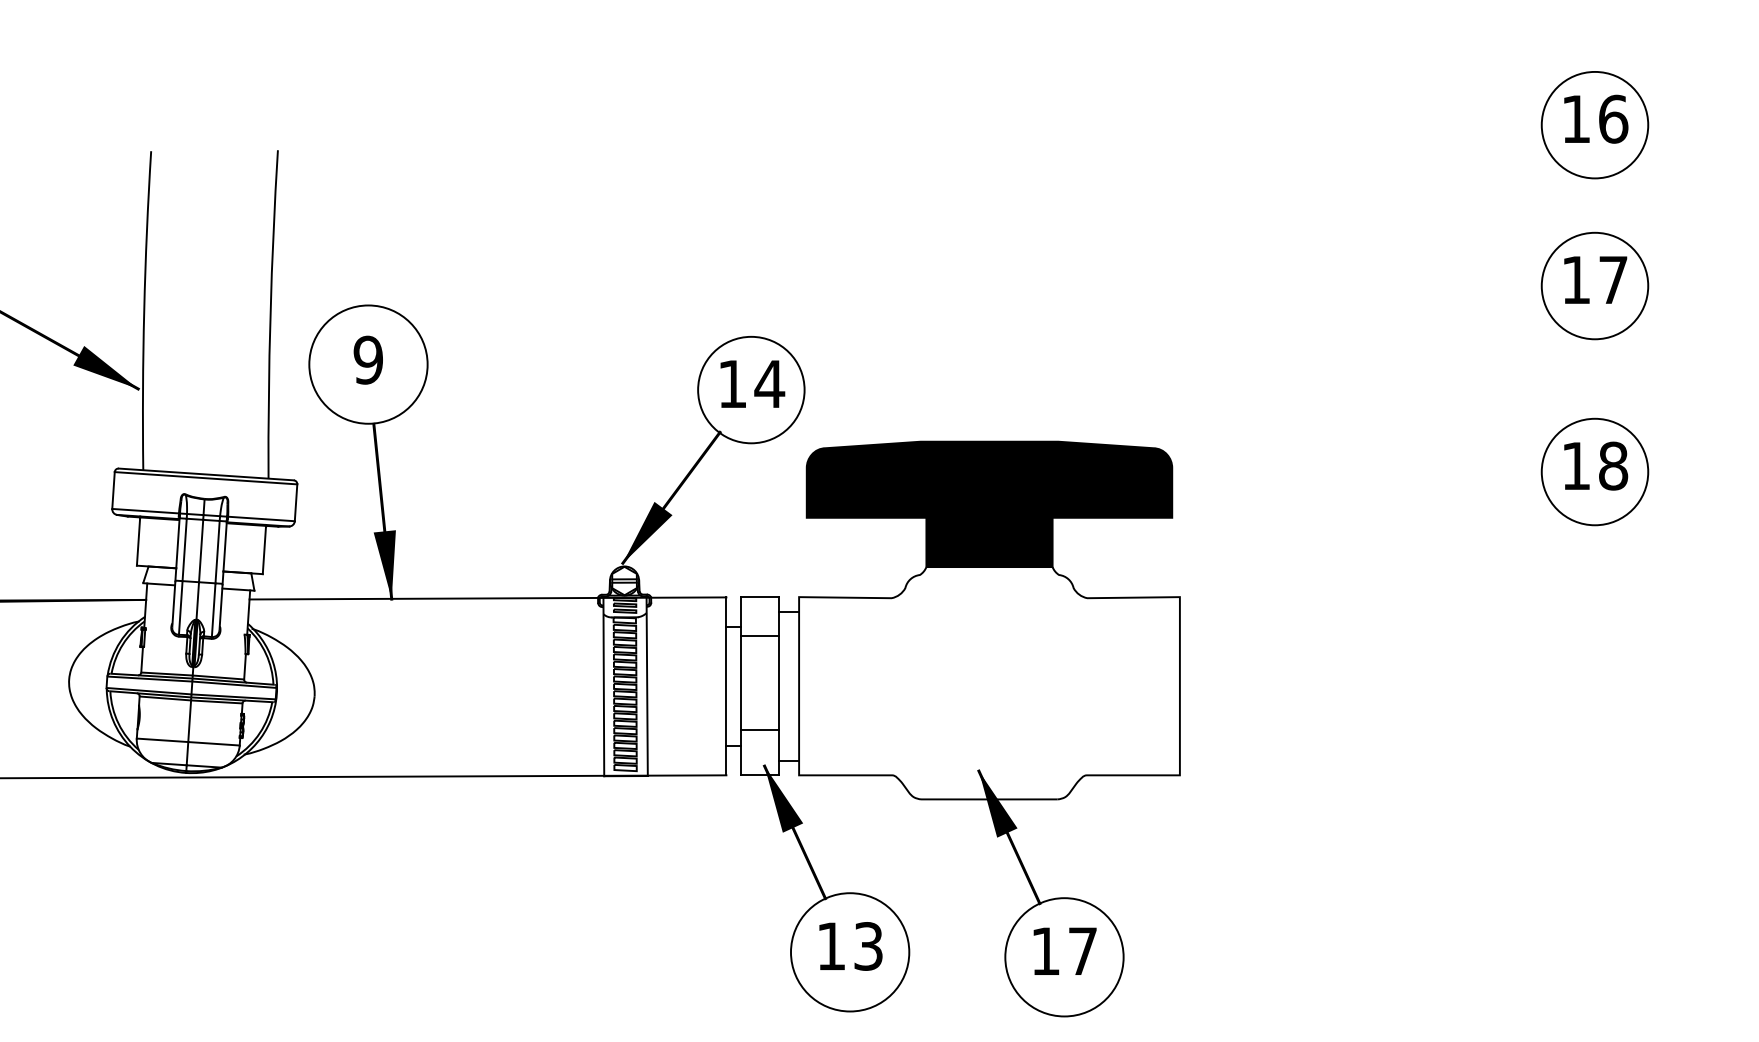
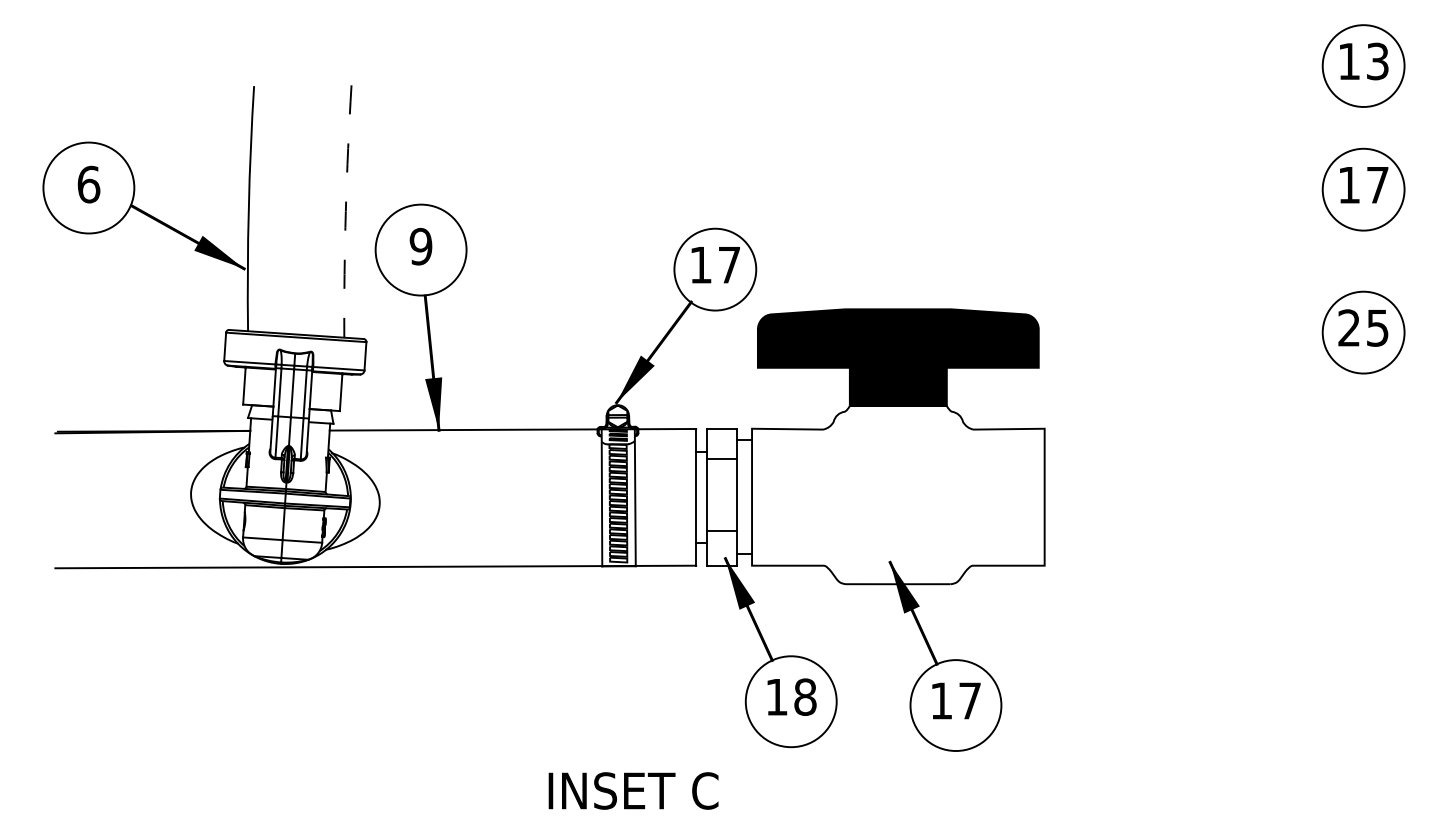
text: (1613, 119) -> (1377, 61), 16 -> 13
line: (270, 314) -> (345, 211), solid -> dashed
text: (769, 384) -> (729, 265), 14 -> 17
text: (1594, 465) -> (1363, 327), 18 -> 25
text: (868, 945) -> (805, 696), 13 -> 18

